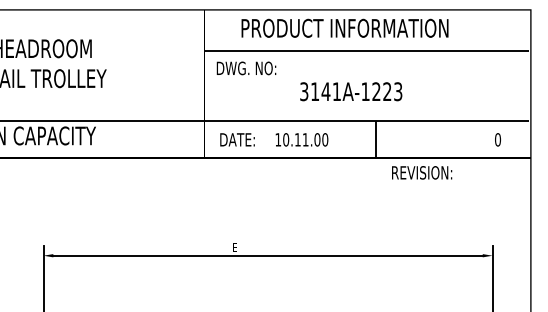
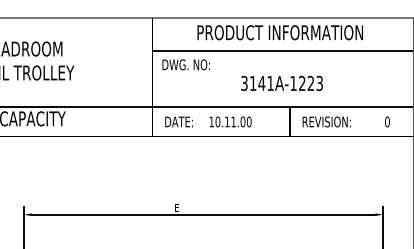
text: (344, 27) -> (279, 32), moved
text: (351, 91) -> (282, 83), moved
text: (422, 172) -> (327, 121), moved

